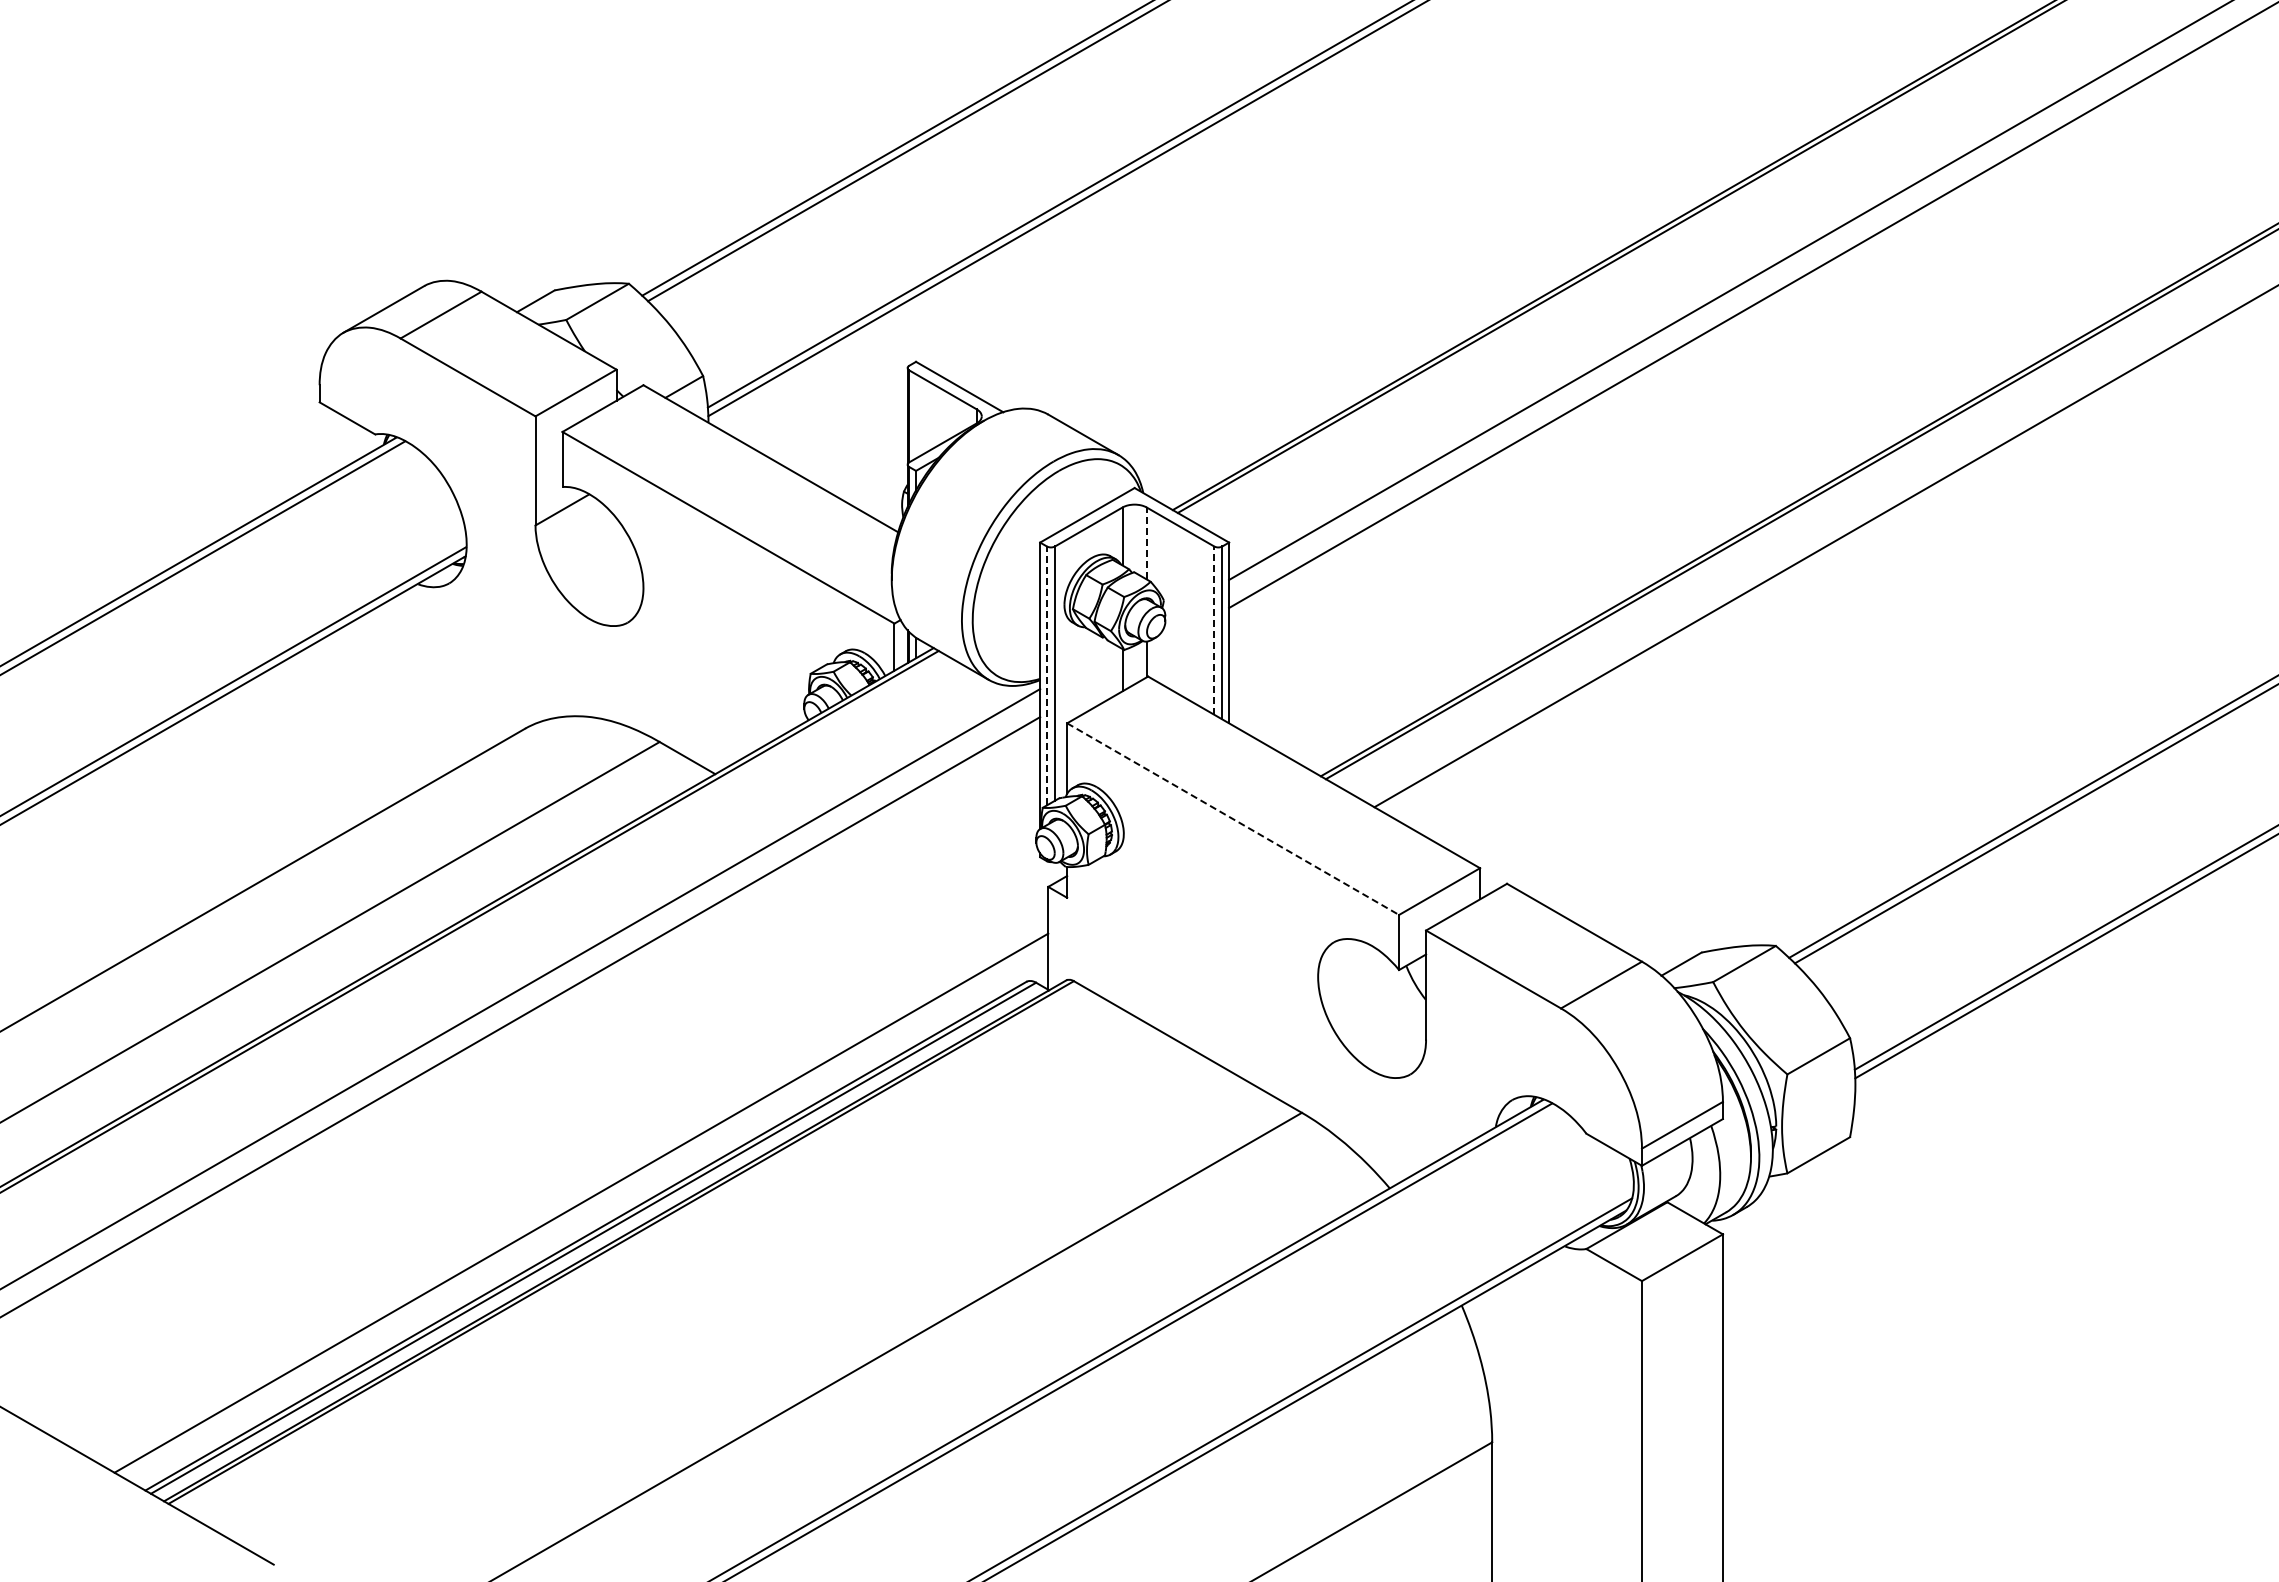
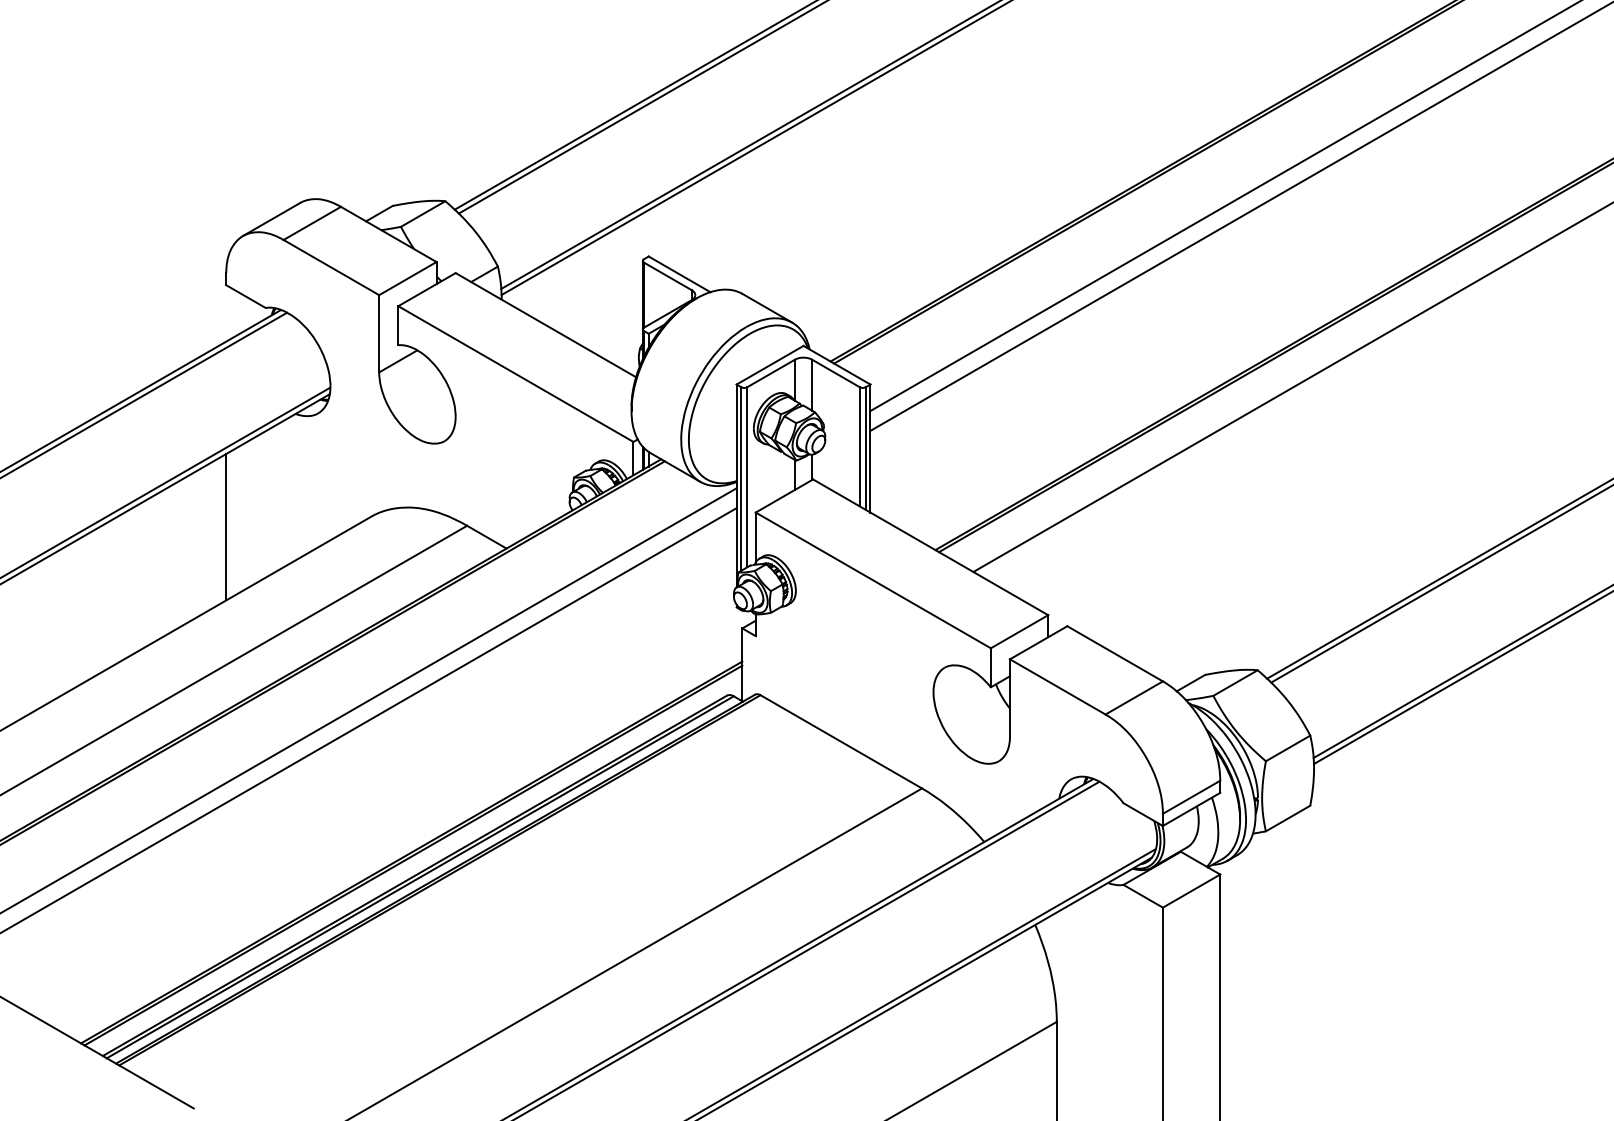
line: (1146, 543) -> (811, 385), dashed -> solid
line: (1214, 630) -> (860, 446), dashed -> solid
line: (1046, 675) -> (741, 478), dashed -> solid
line: (319, 743) -> (226, 526), added
line: (1233, 819) -> (873, 580), dashed -> solid
line: (583, 1207) -> (413, 855), added

